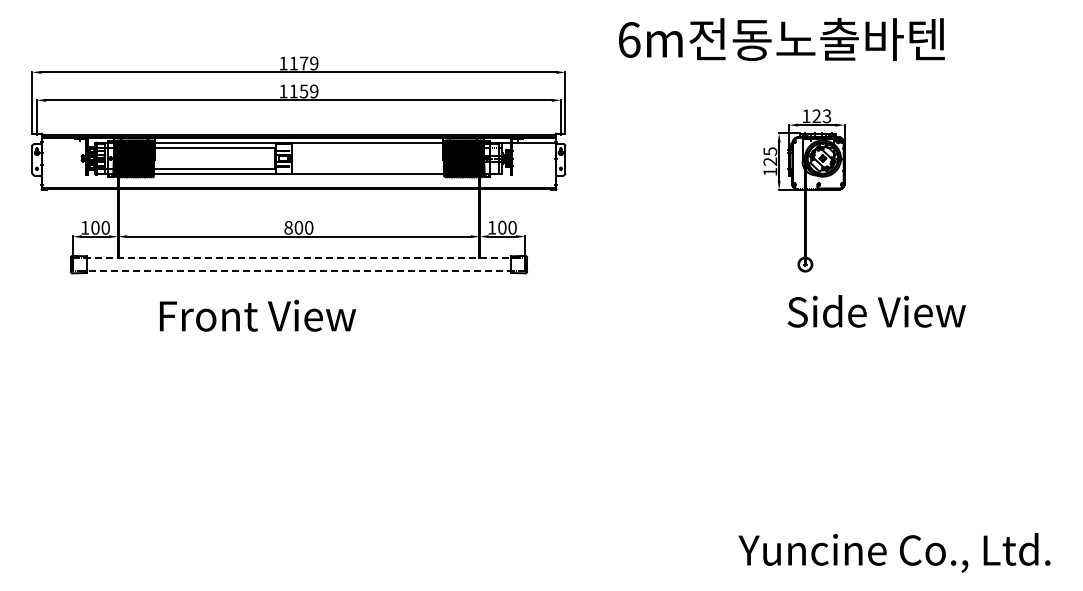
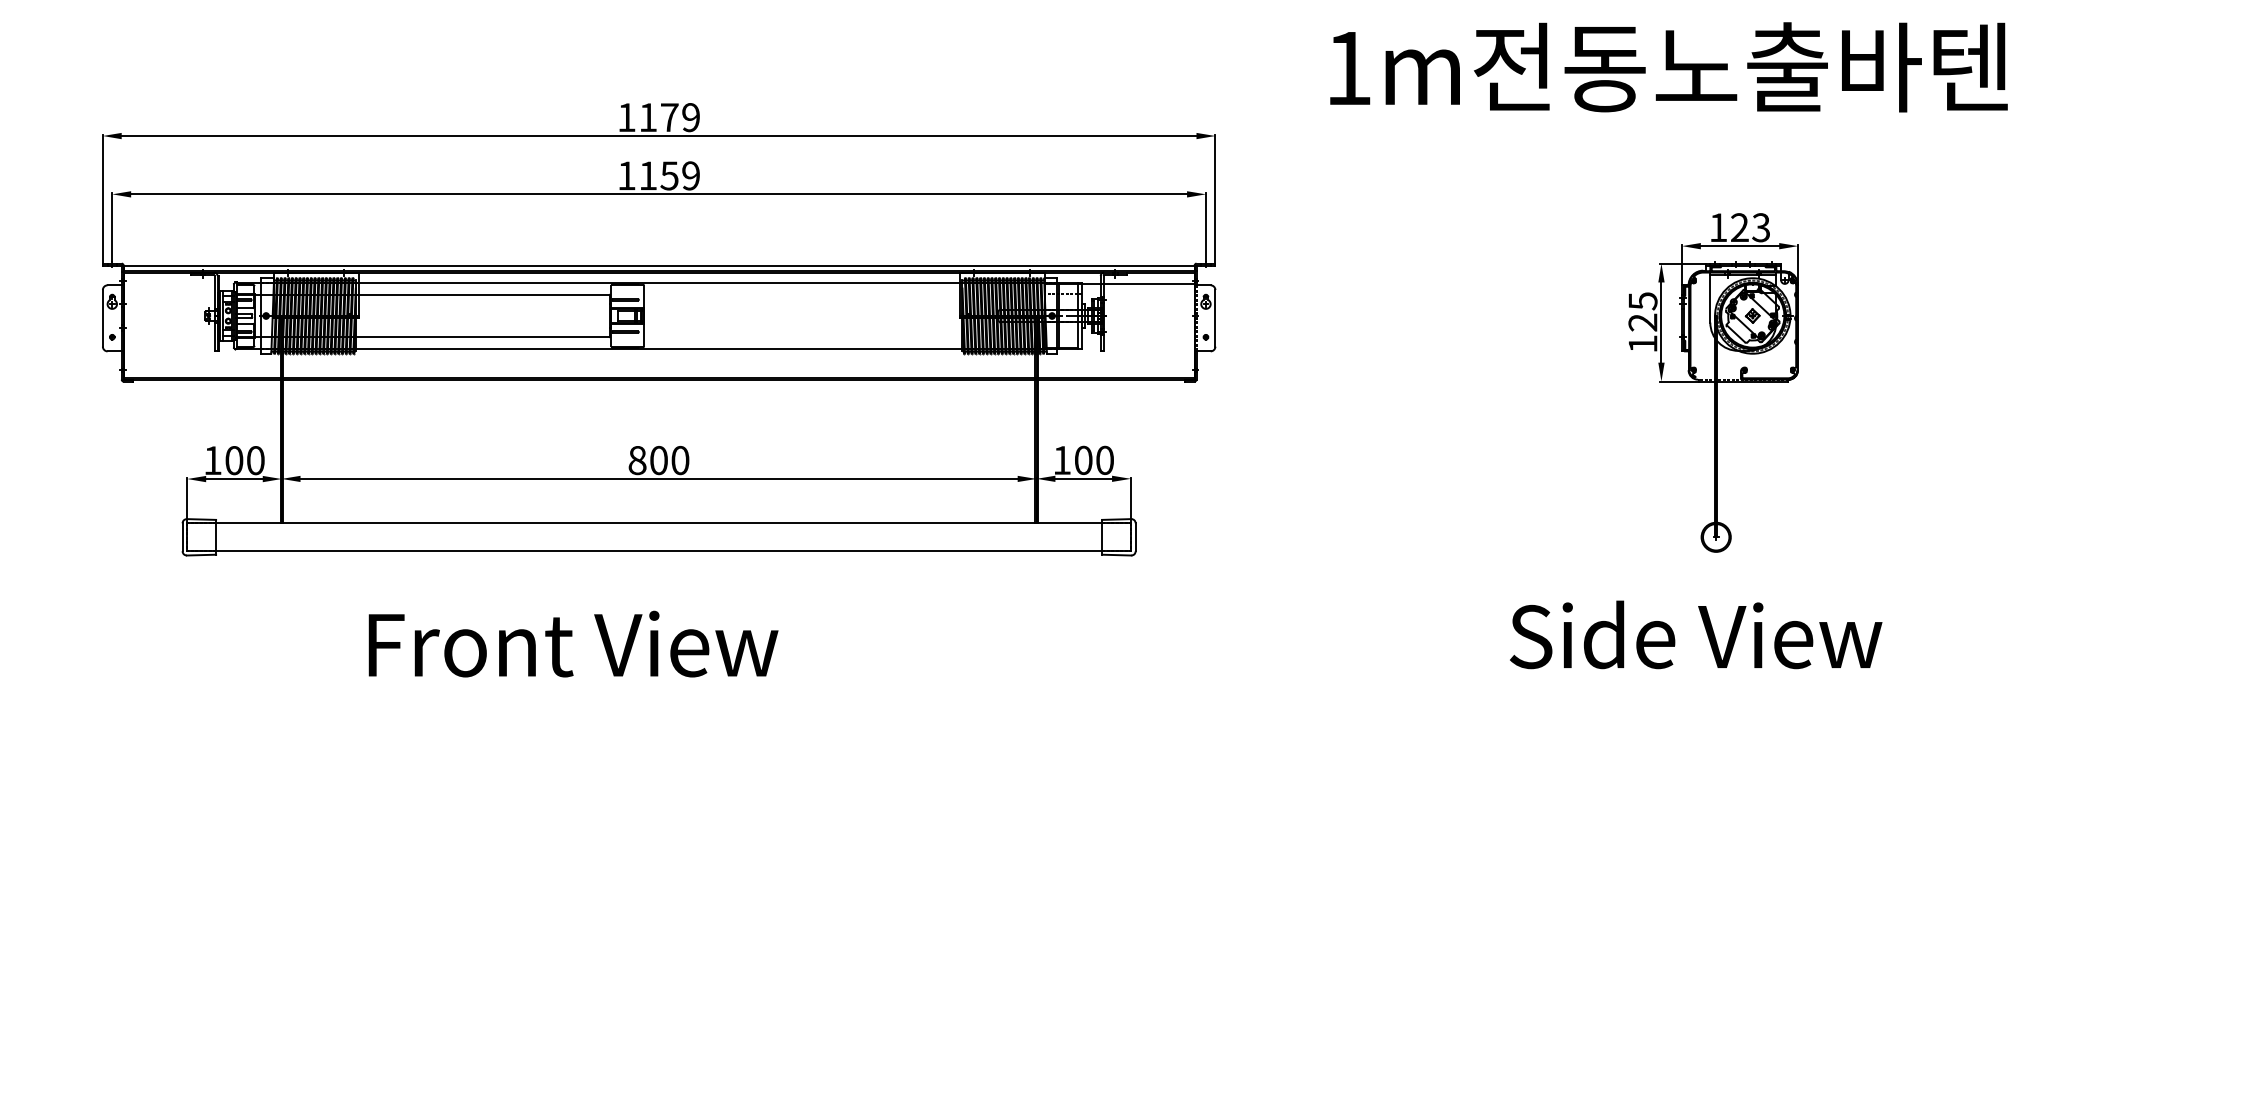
text: (629, 39) -> (1349, 67), 6m -> 1m
line: (299, 257) -> (660, 522), dashed -> solid
line: (298, 271) -> (658, 551), dashed -> solid
text: (876, 311) -> (1695, 635), moved

